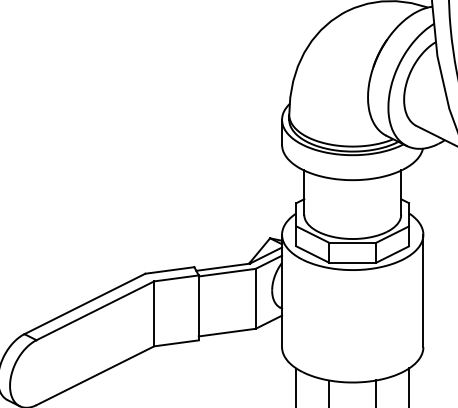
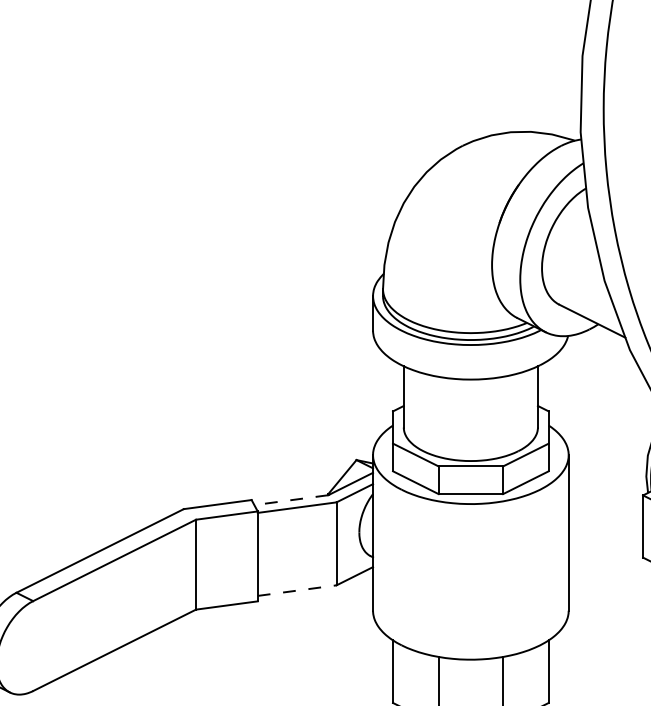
line: (222, 267) -> (290, 500), solid -> dashed
line: (227, 332) -> (297, 590), solid -> dashed

